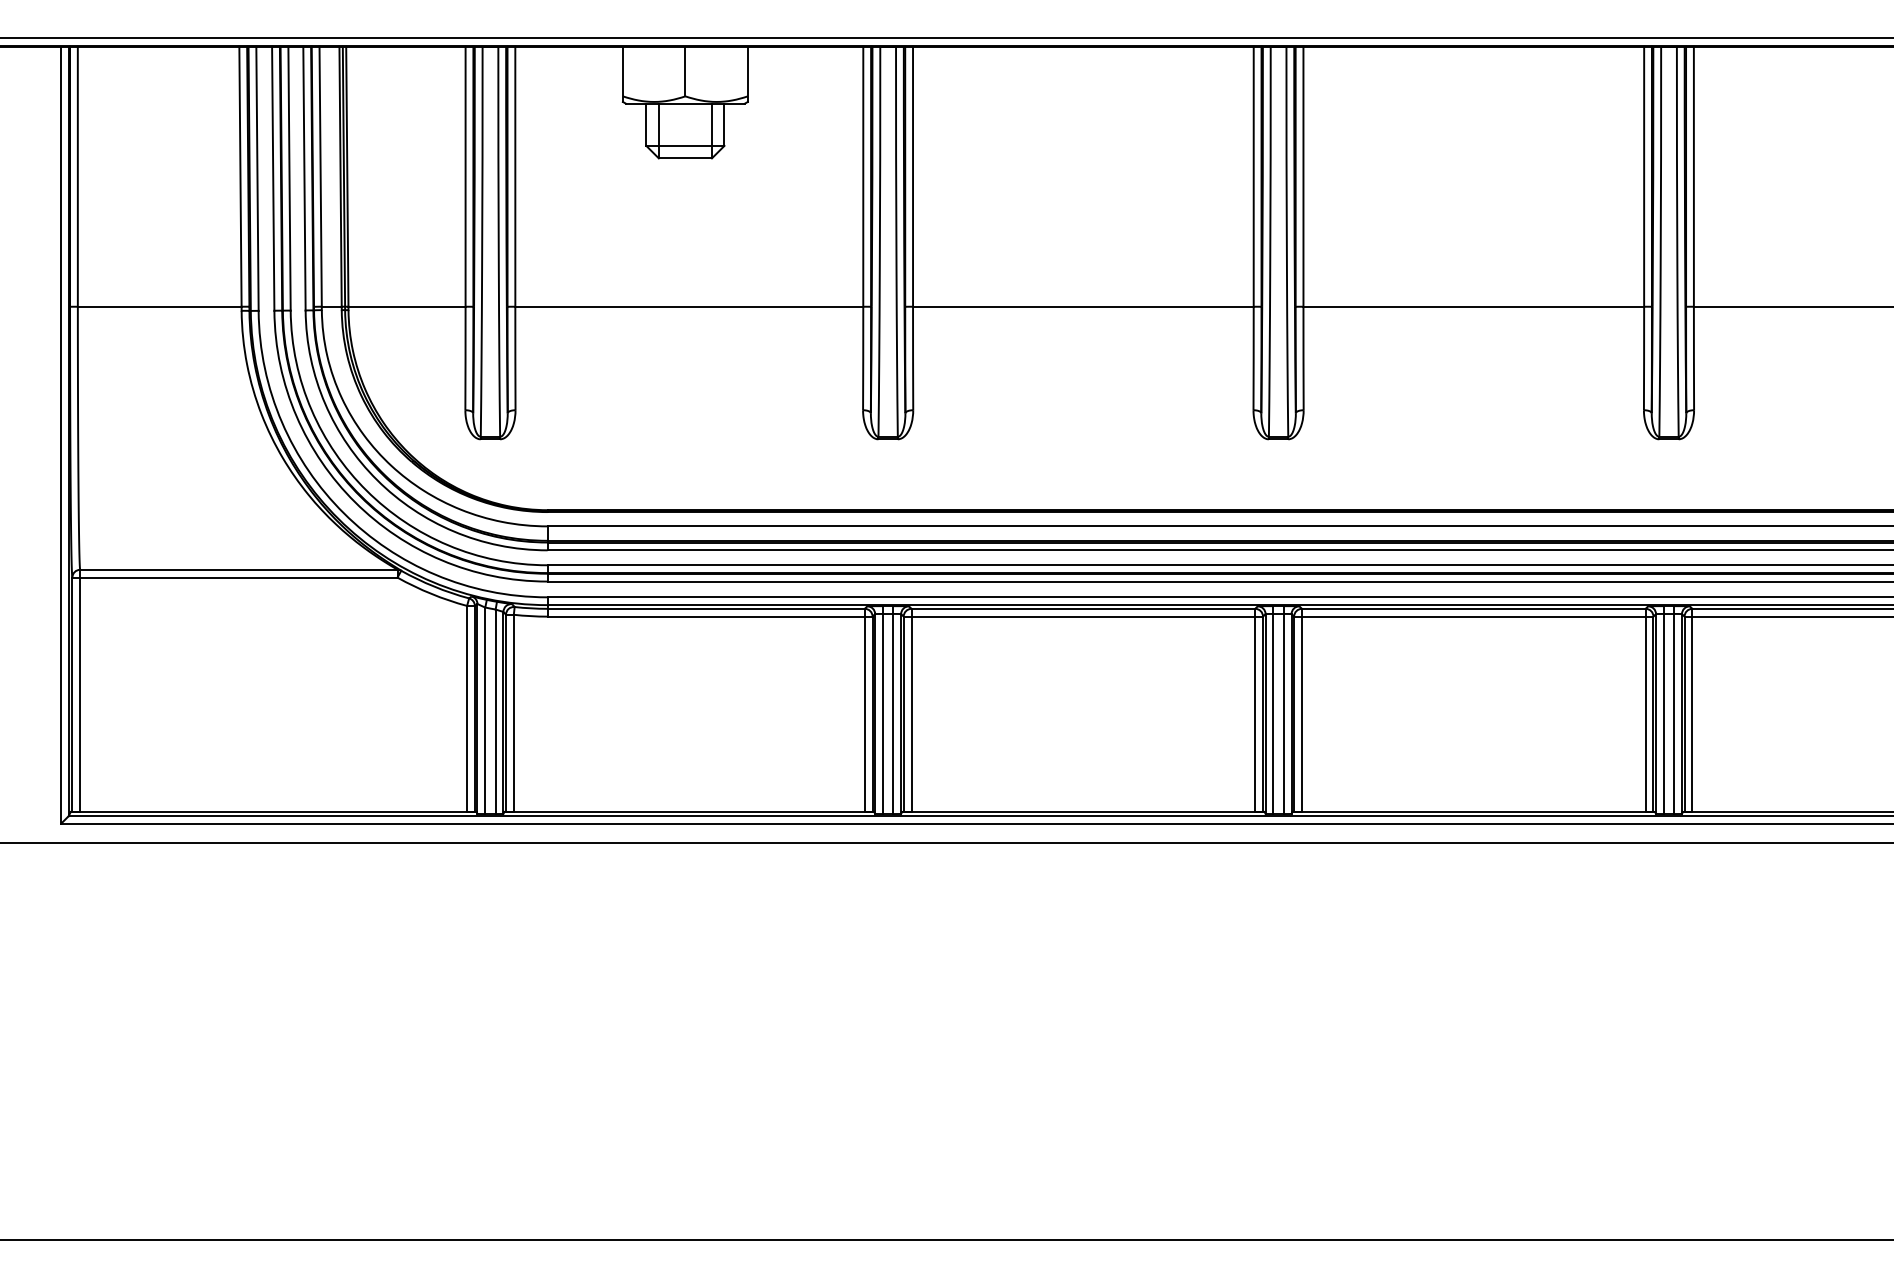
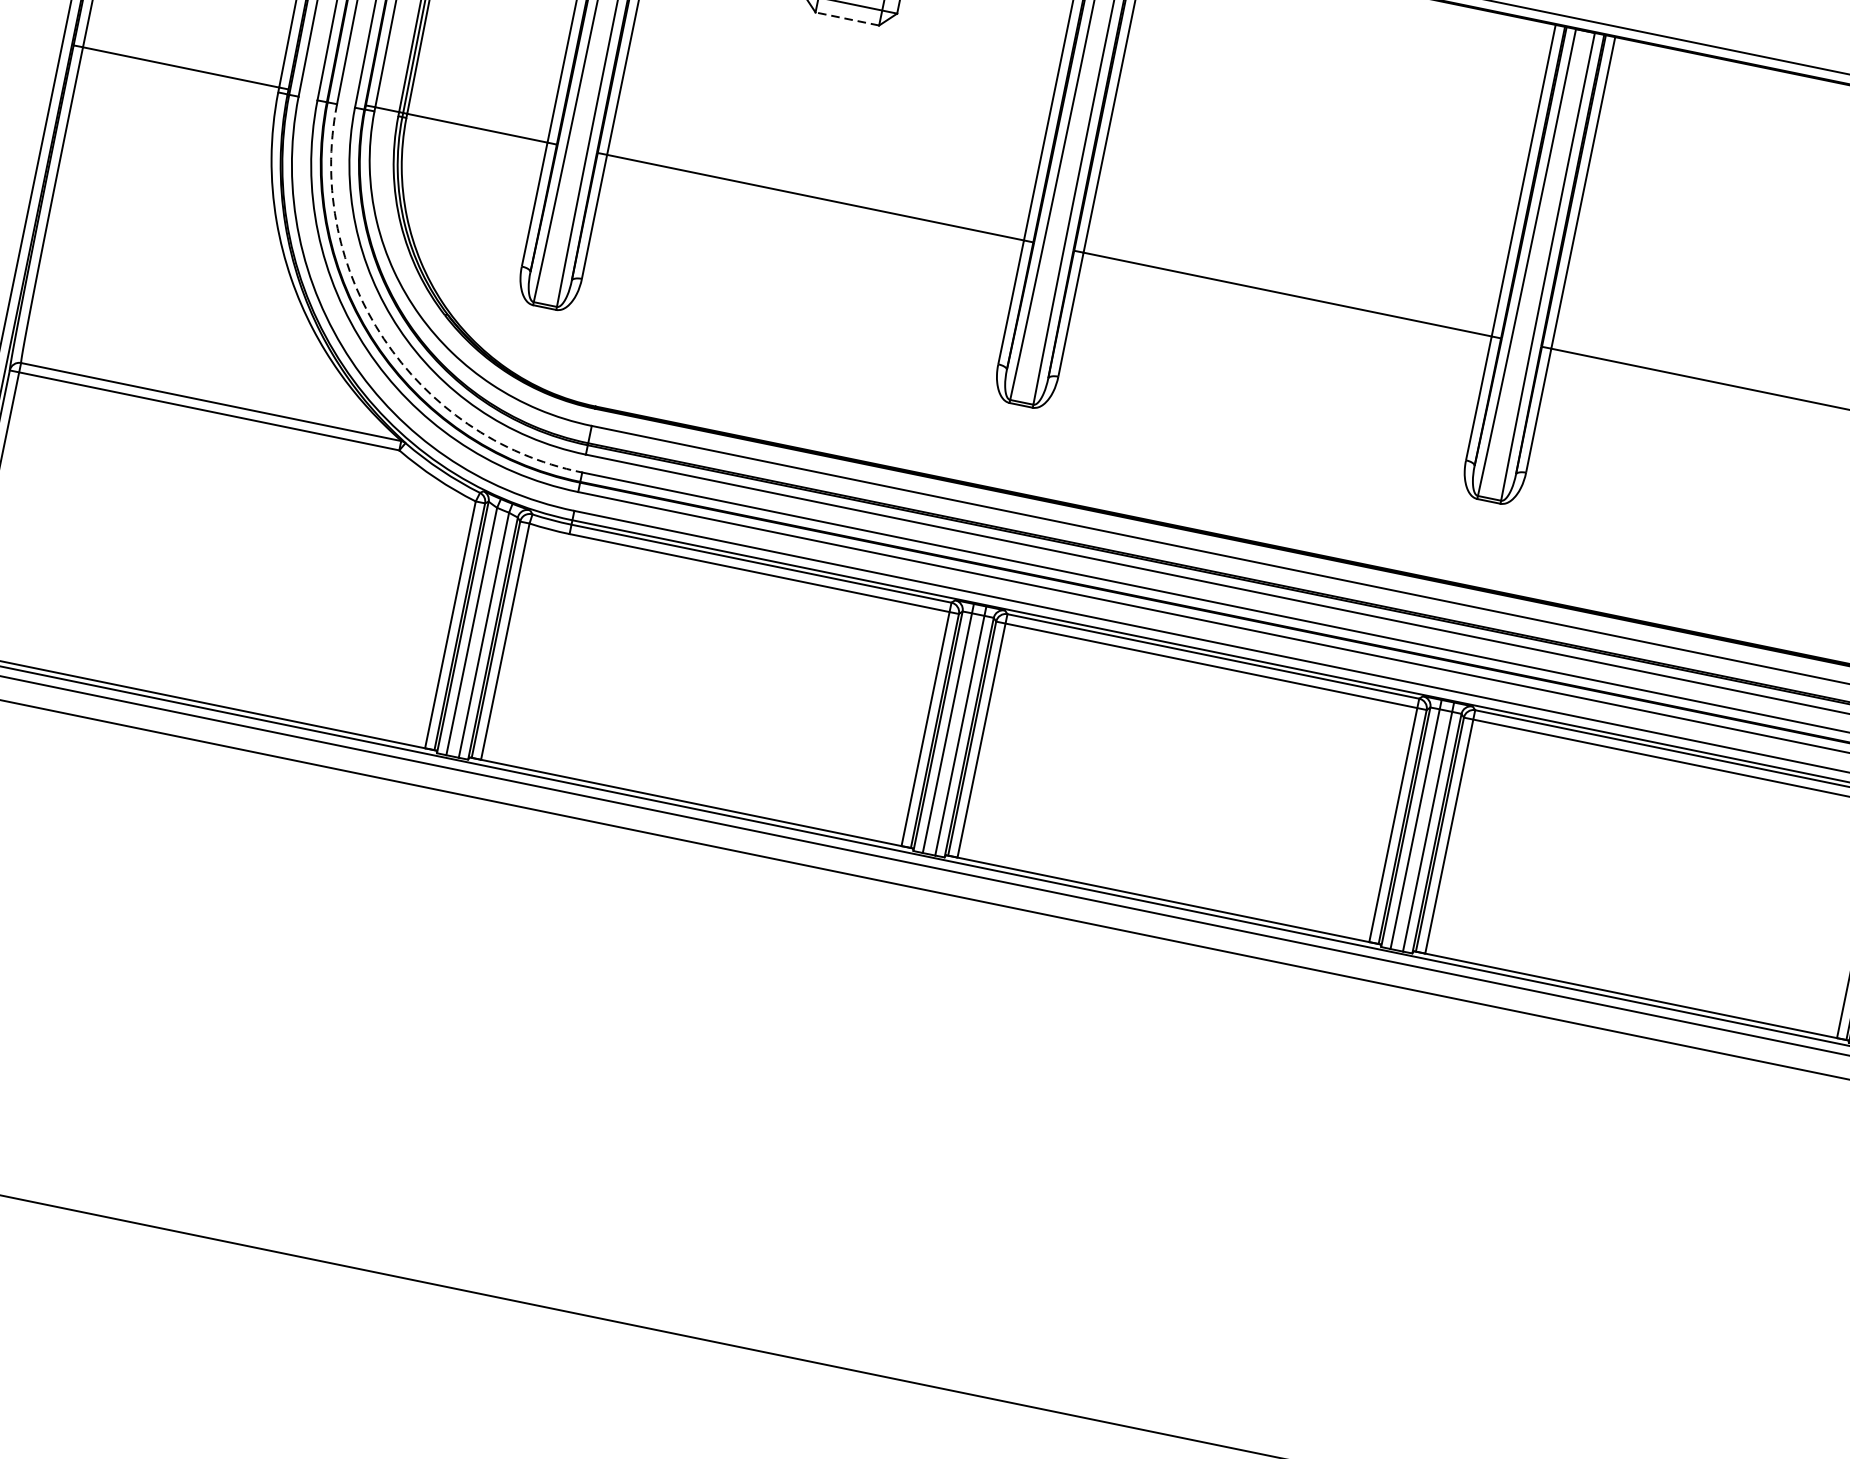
line: (685, 158) -> (847, 19), solid -> dashed
arc: (366, 490) -> (383, 338), solid -> dashed

